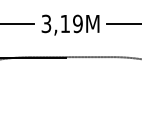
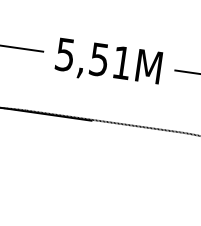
text: (62, 23) -> (94, 58), 3,19M -> 5,51M

